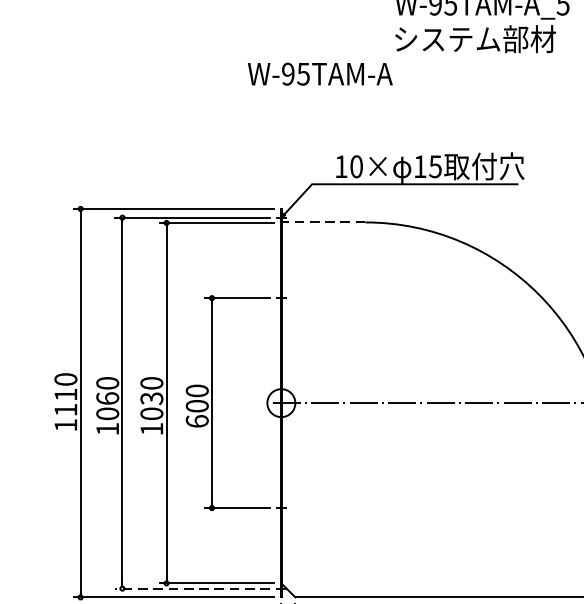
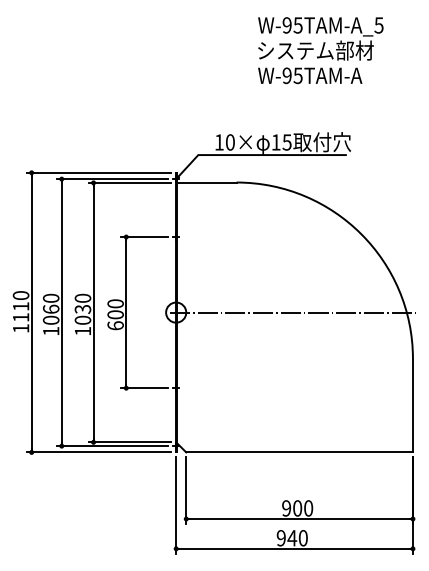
text: (320, 73) -> (310, 75), moved
line: (323, 222) -> (206, 182), dashed -> solid
line: (192, 589) -> (112, 446), dashed -> solid

